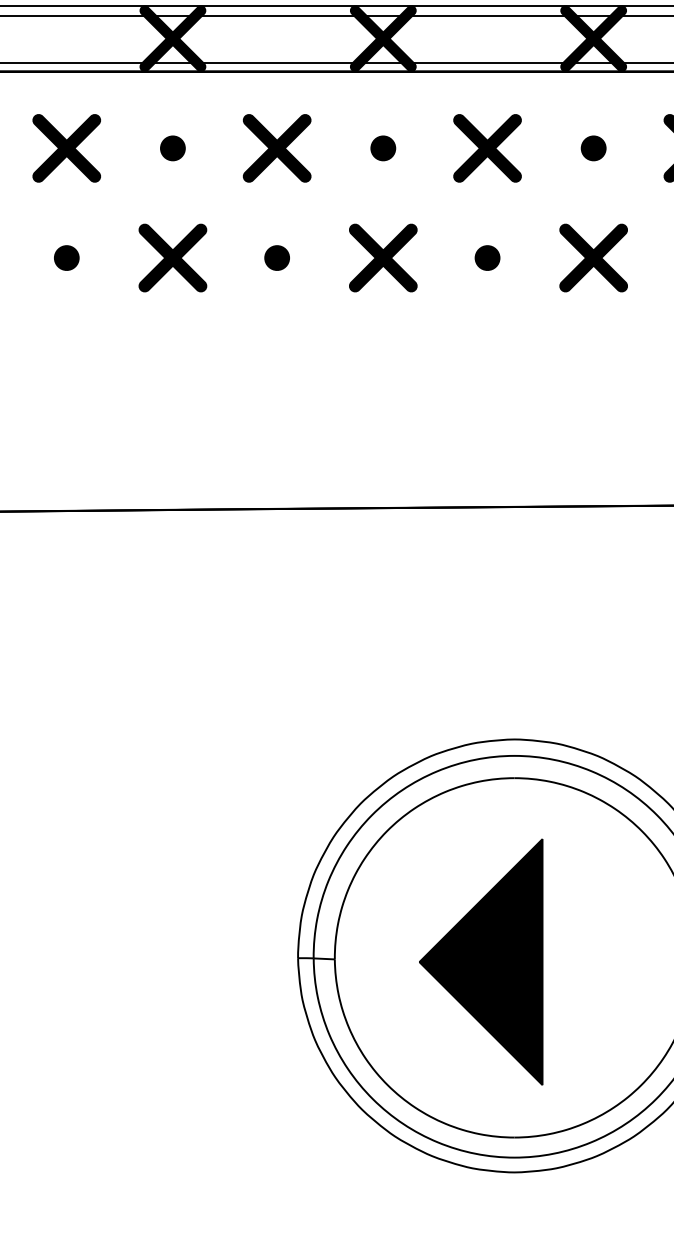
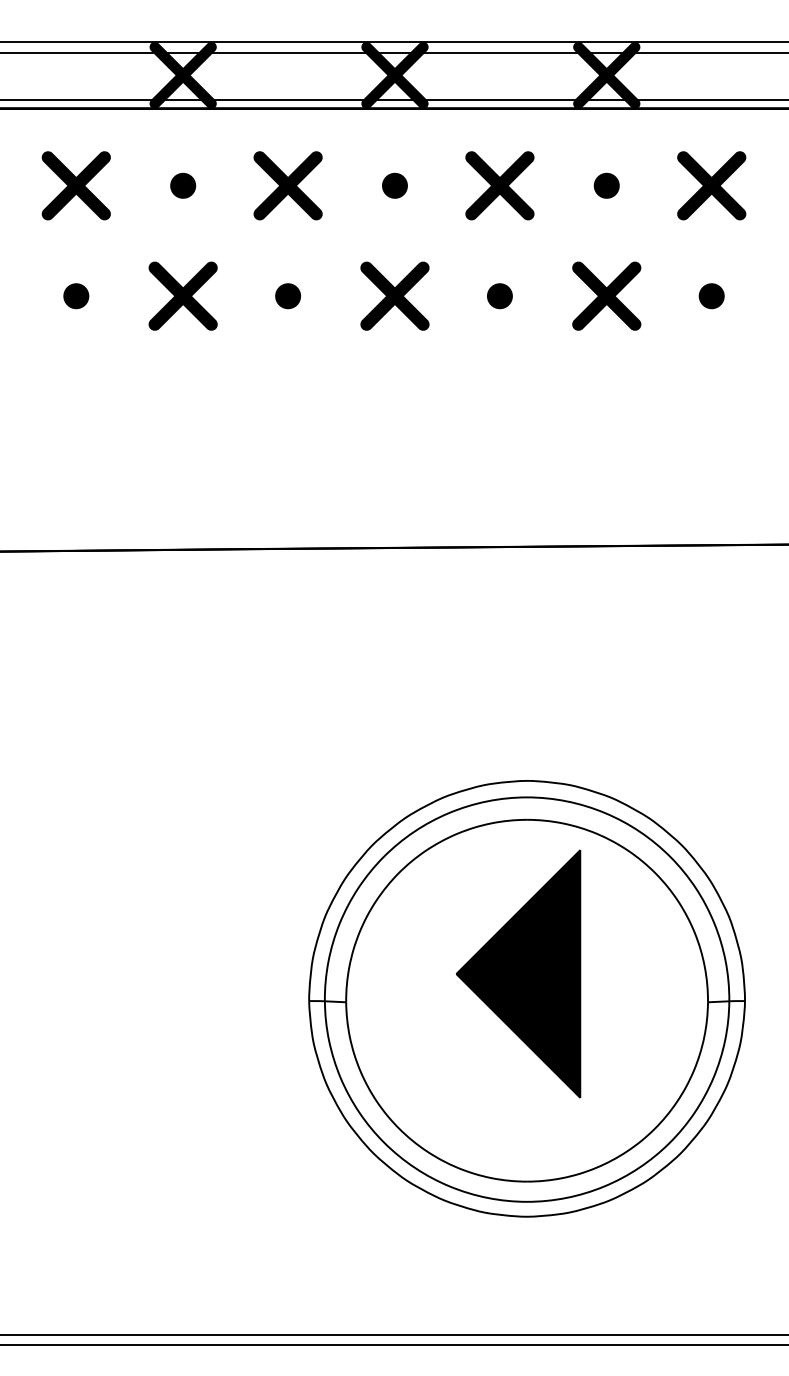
part: (481, 961) -> (518, 973), moved

